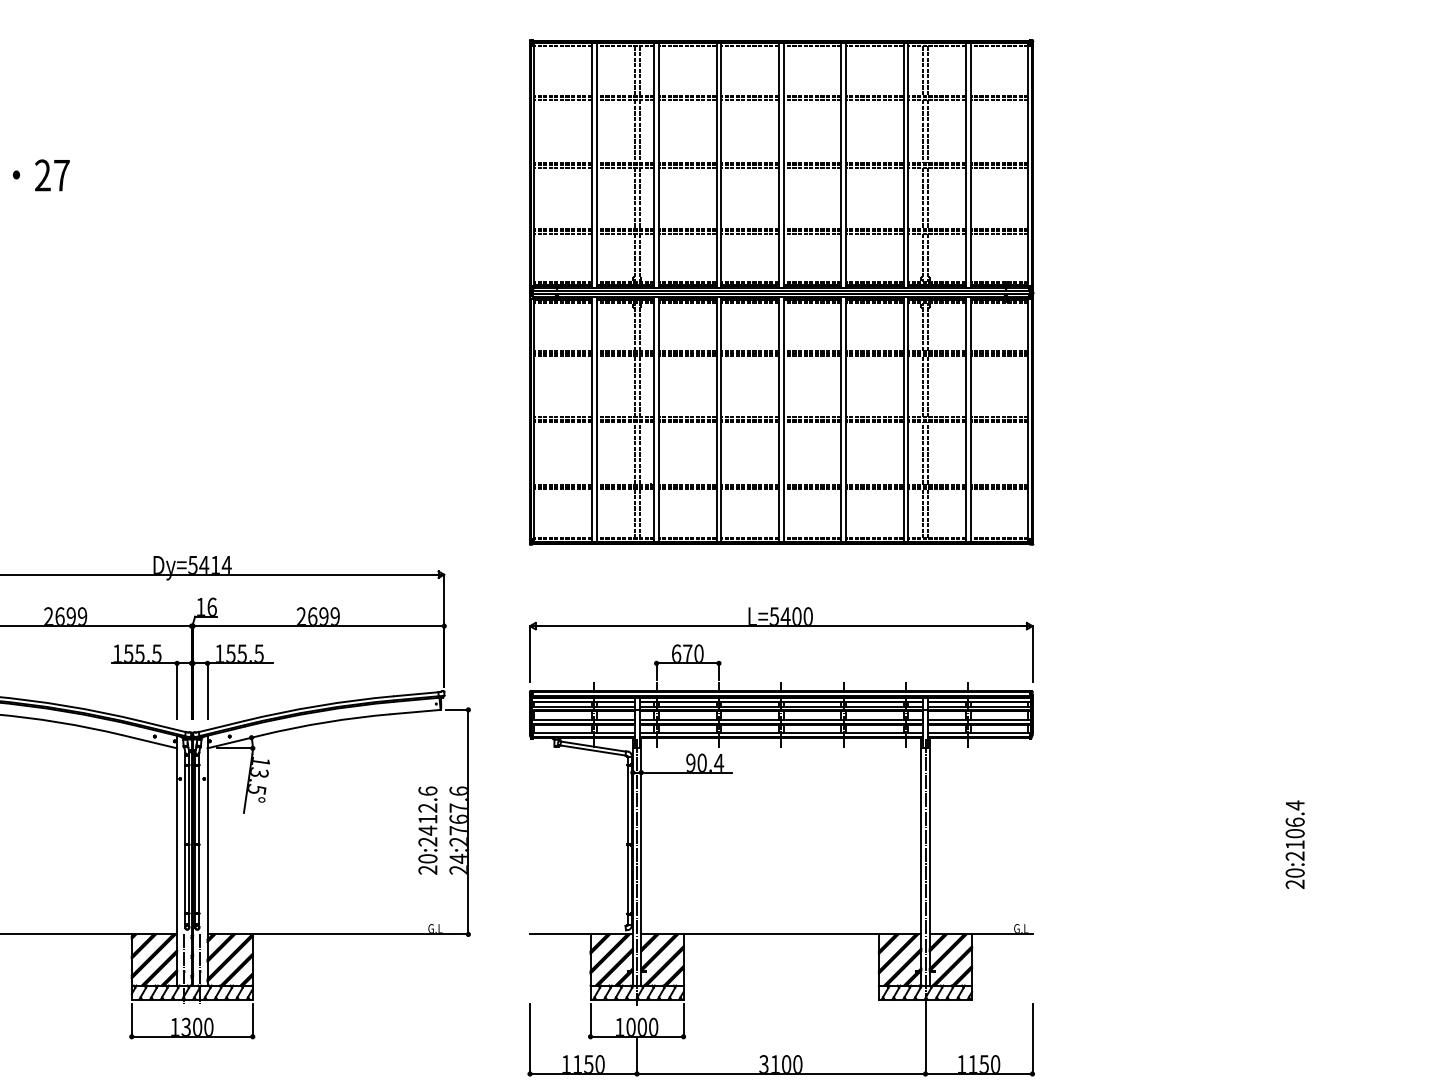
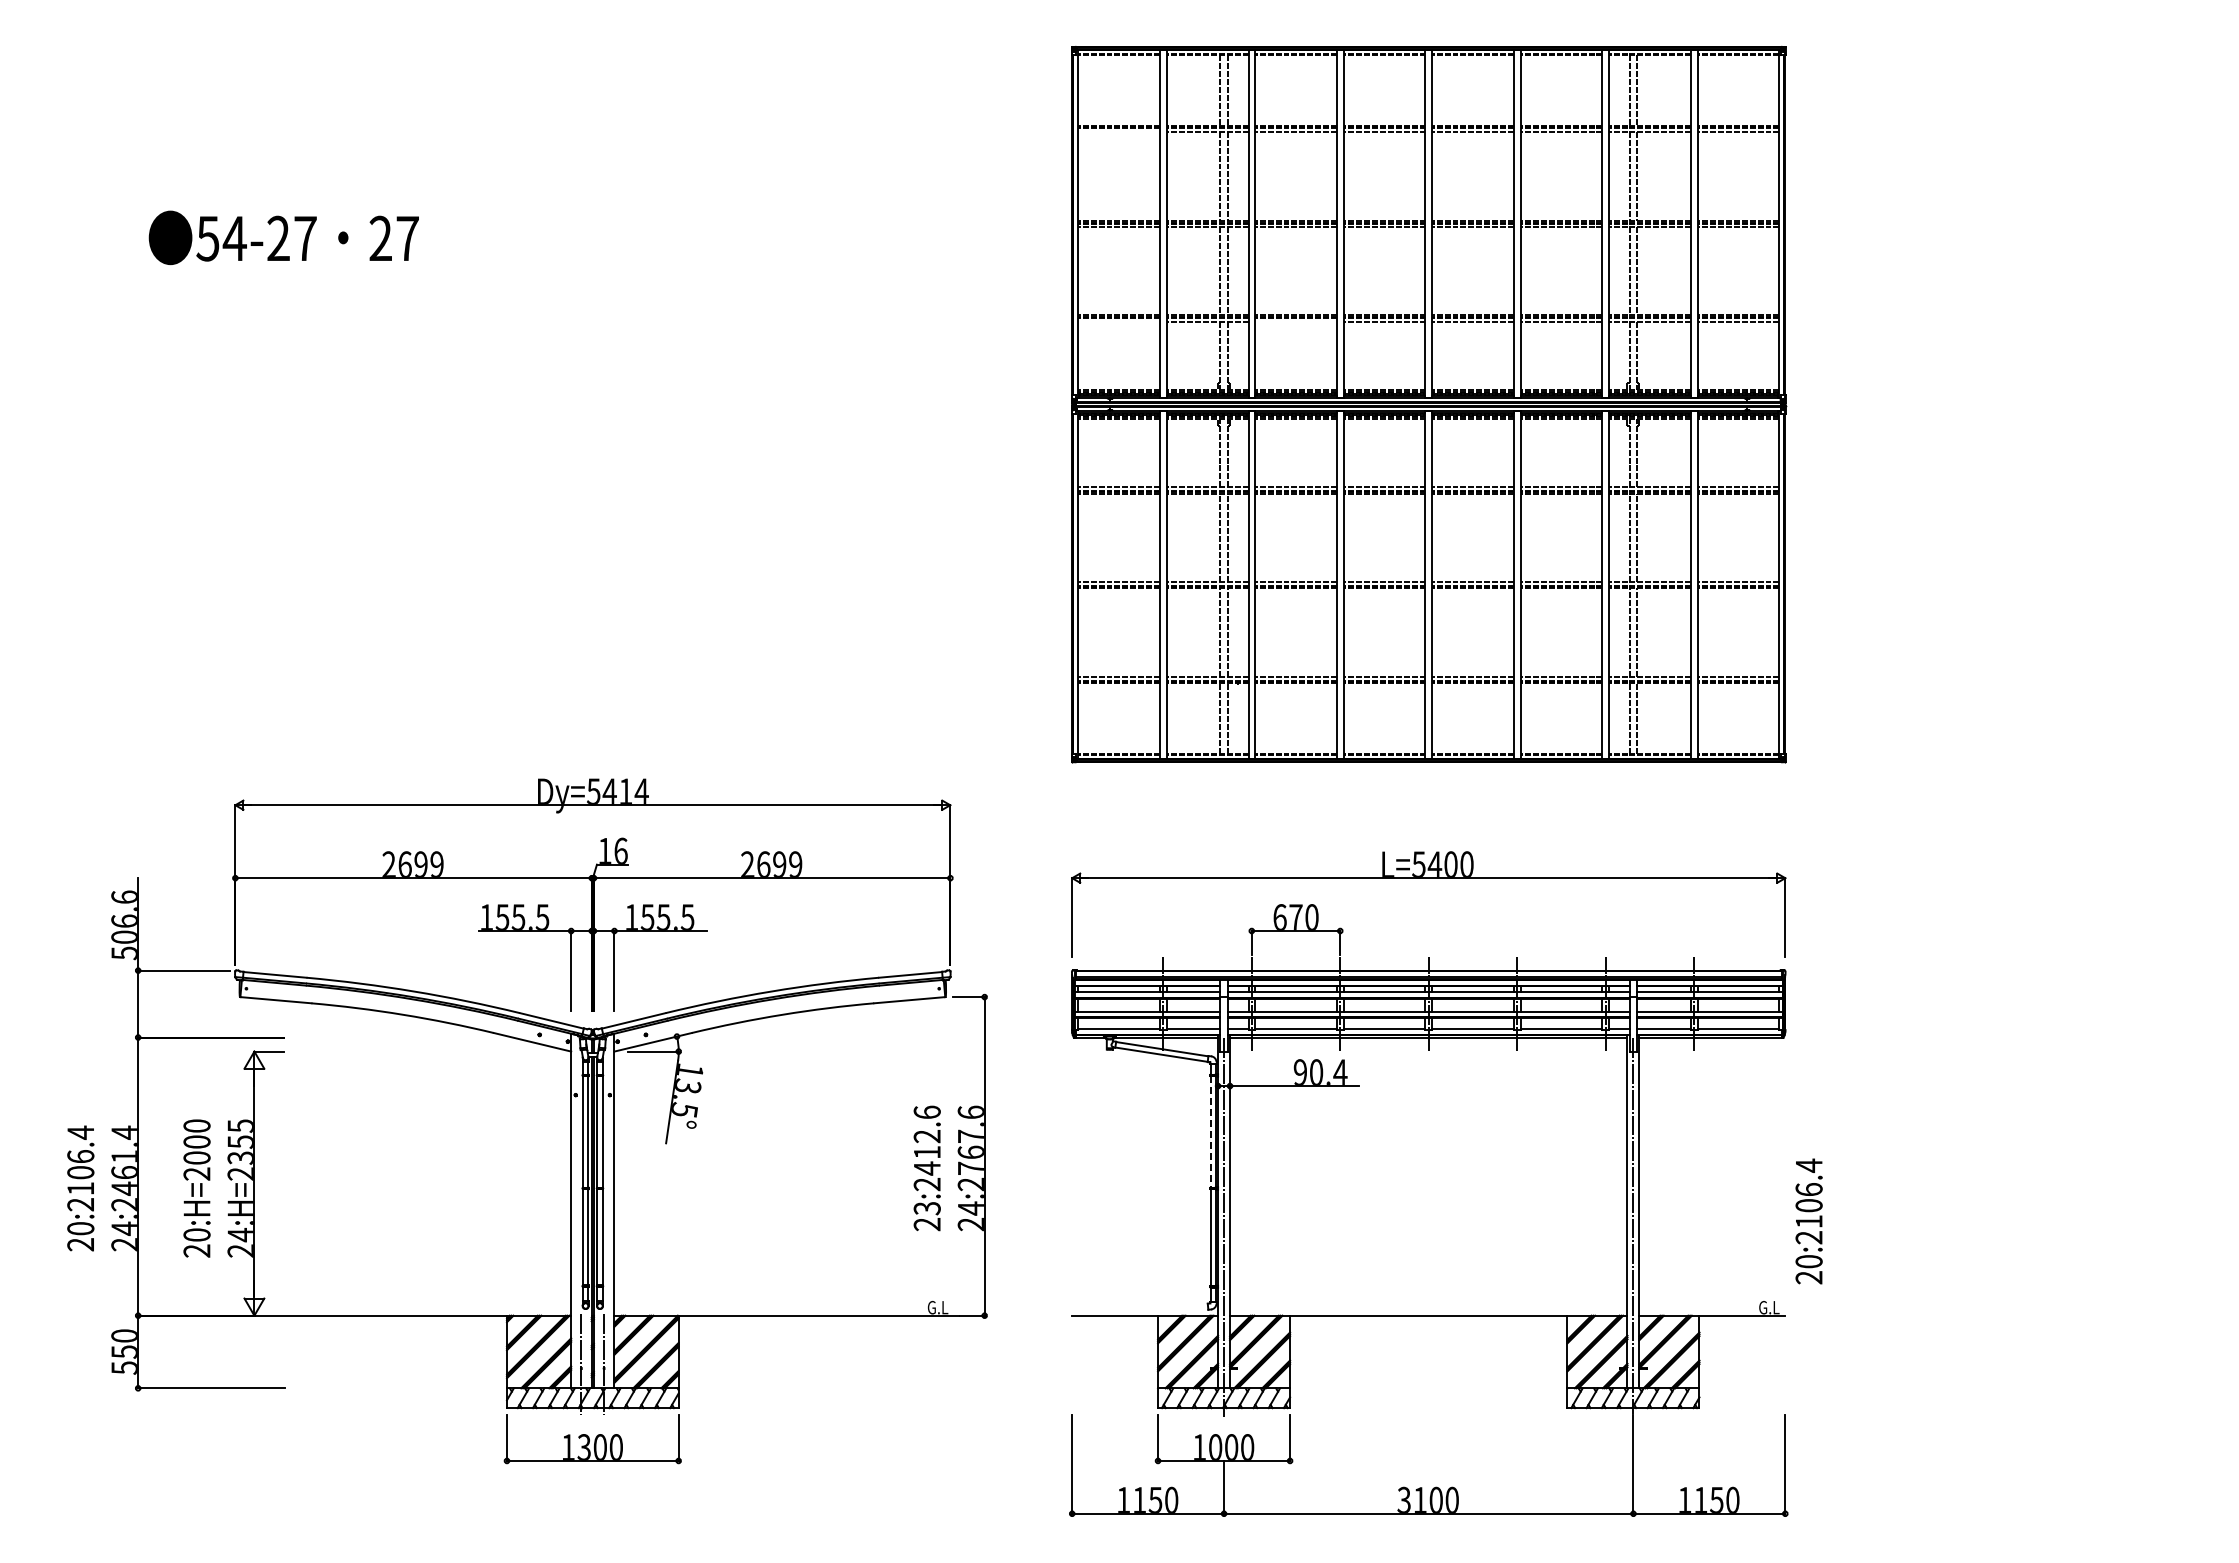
line: (563, 100) -> (1119, 131), removed
line: (563, 233) -> (1119, 321), removed
line: (687, 233) -> (1295, 321), removed
line: (627, 804) -> (1210, 1131), solid -> dashed
text: (1294, 844) -> (1808, 1221), moved
text: (427, 858) -> (926, 1208), 20:2412.6 -> 23:2412.6

